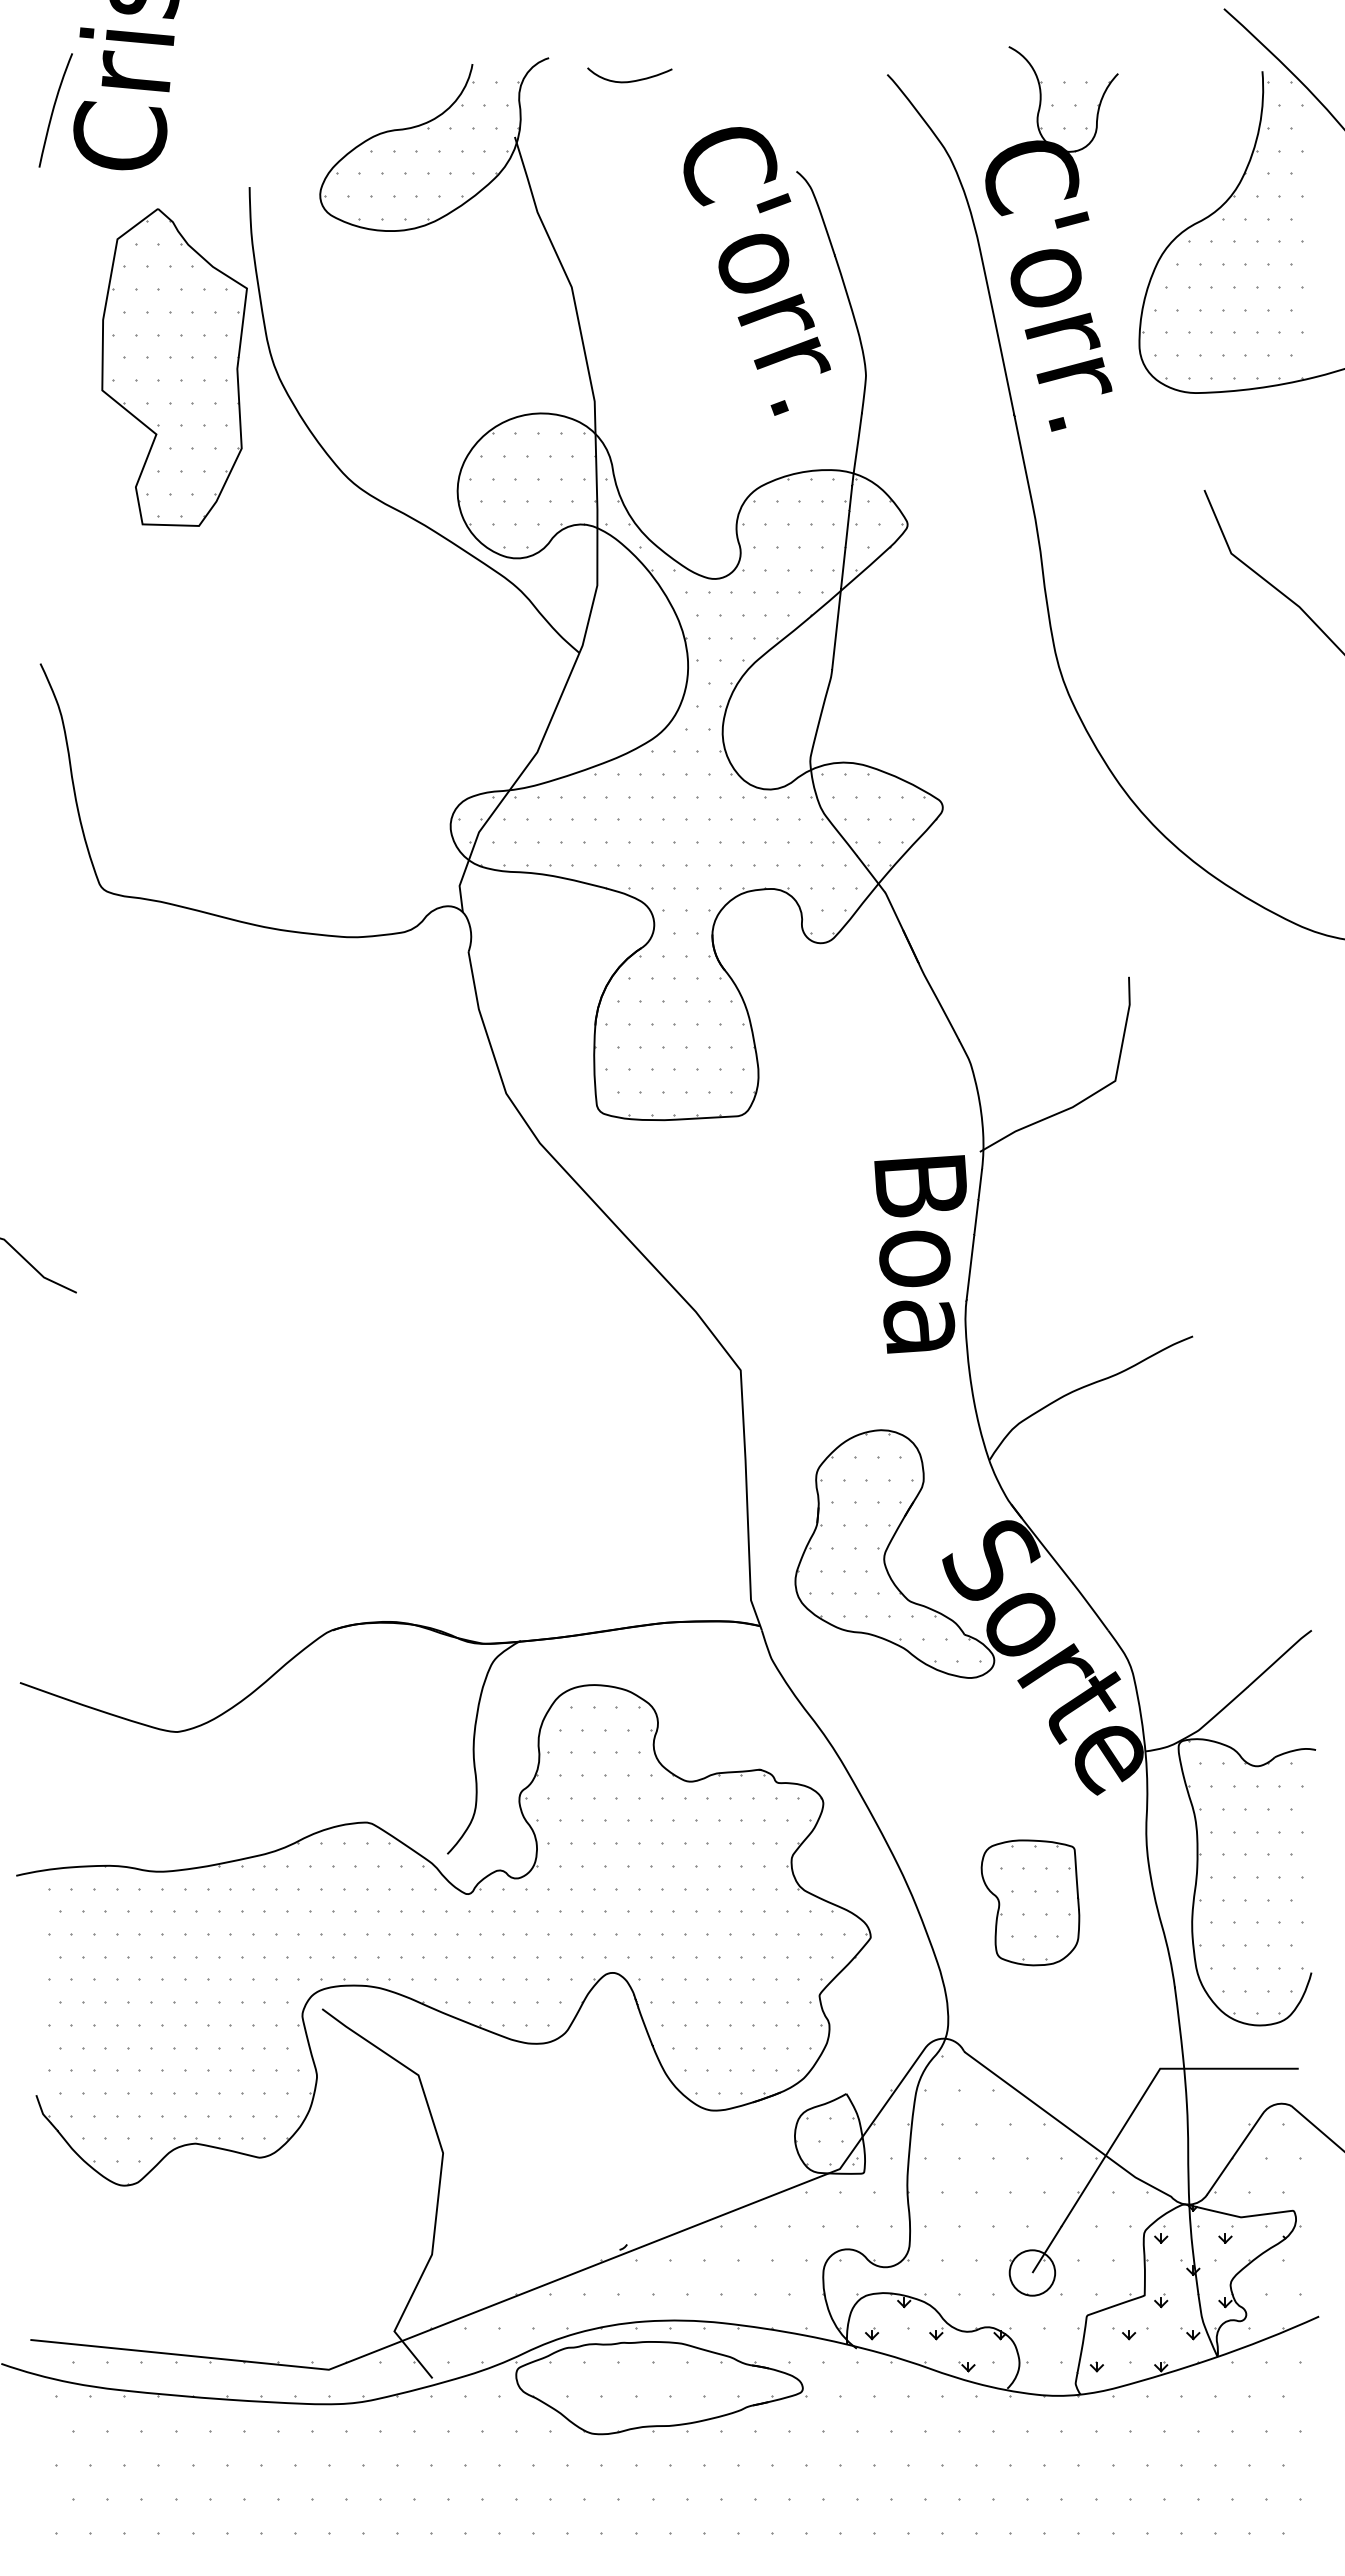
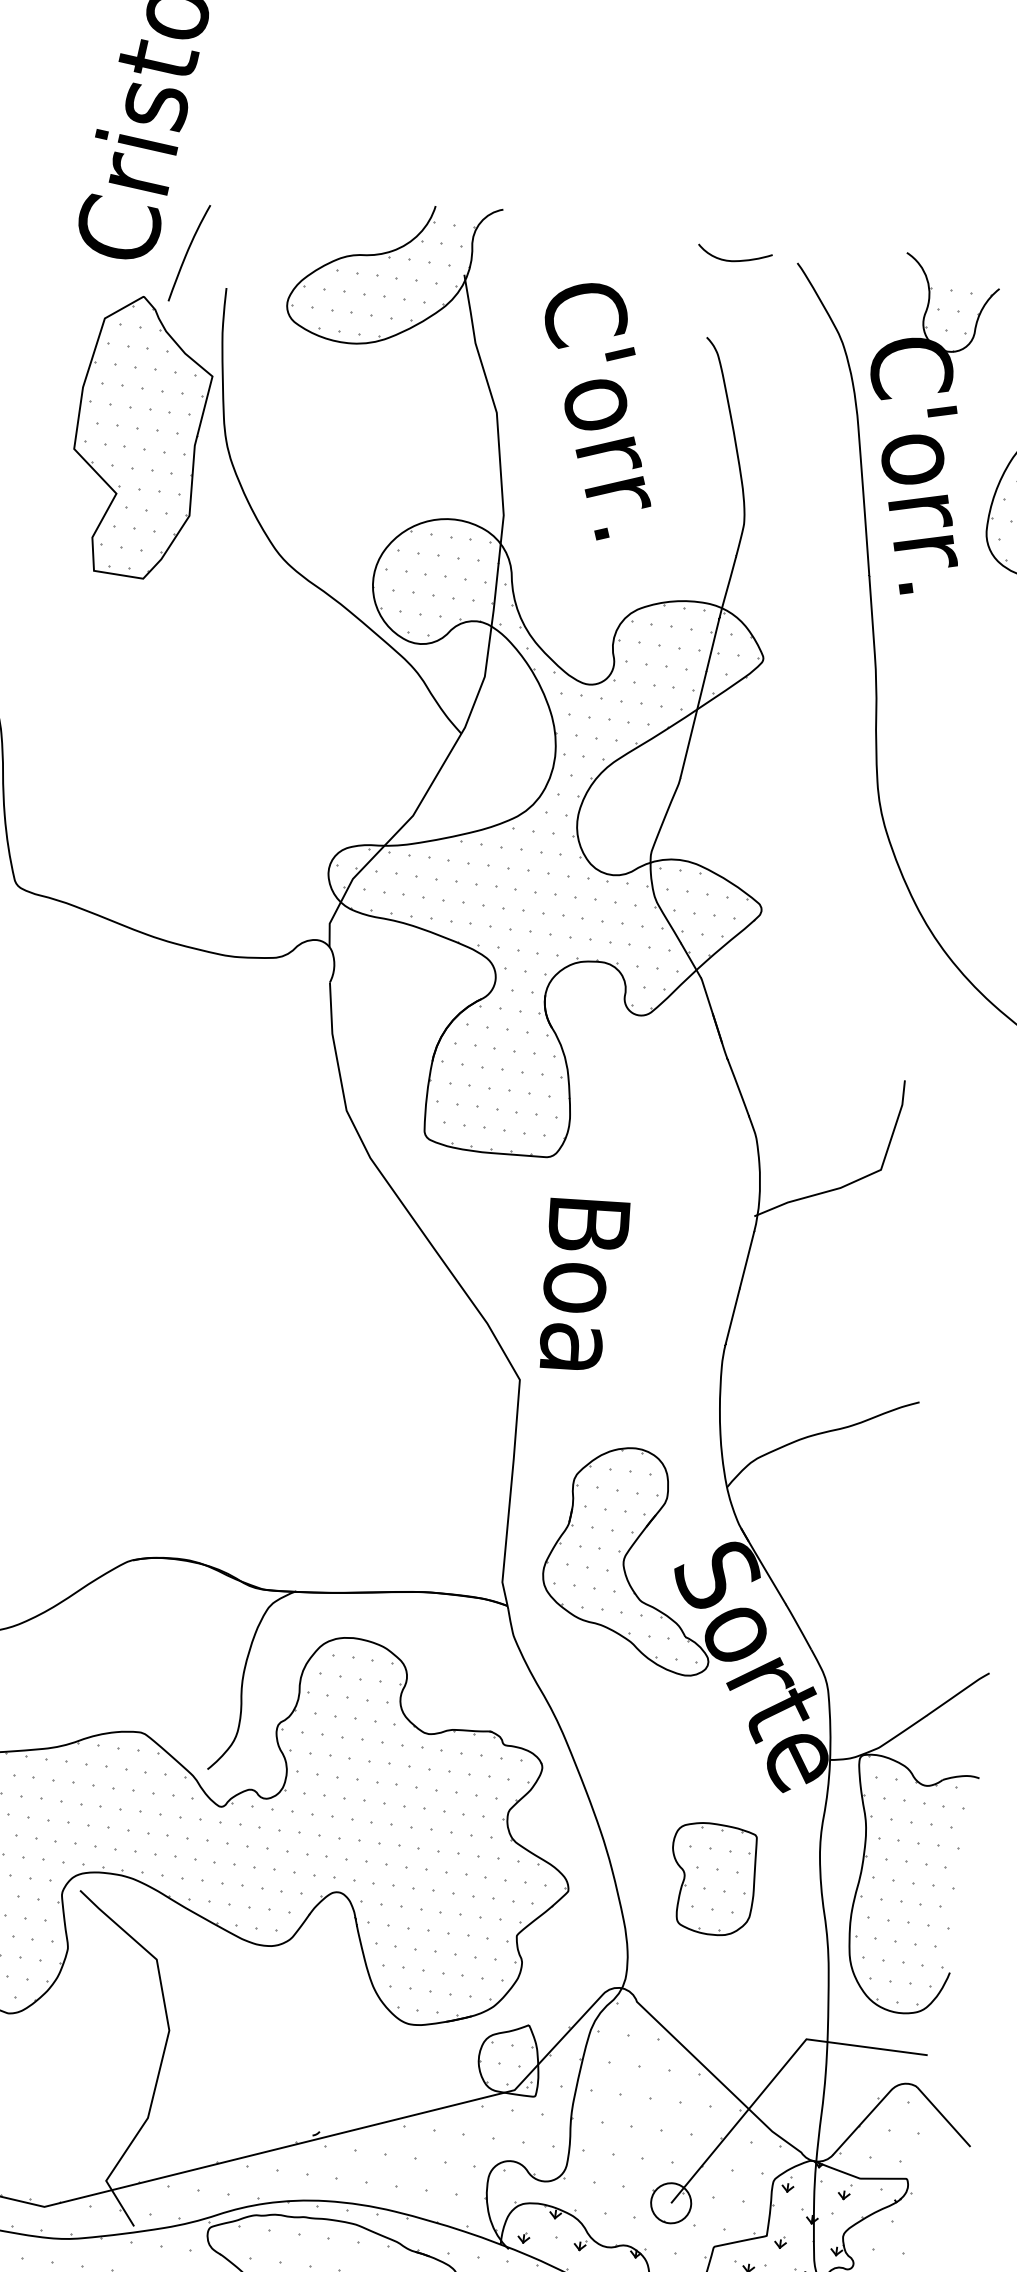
curve: (630, 80) -> (734, 260), moved
curve: (54, 109) -> (188, 252), moved
text: (756, 271) -> (597, 411), moved
text: (920, 1254) -> (580, 1284), moved

